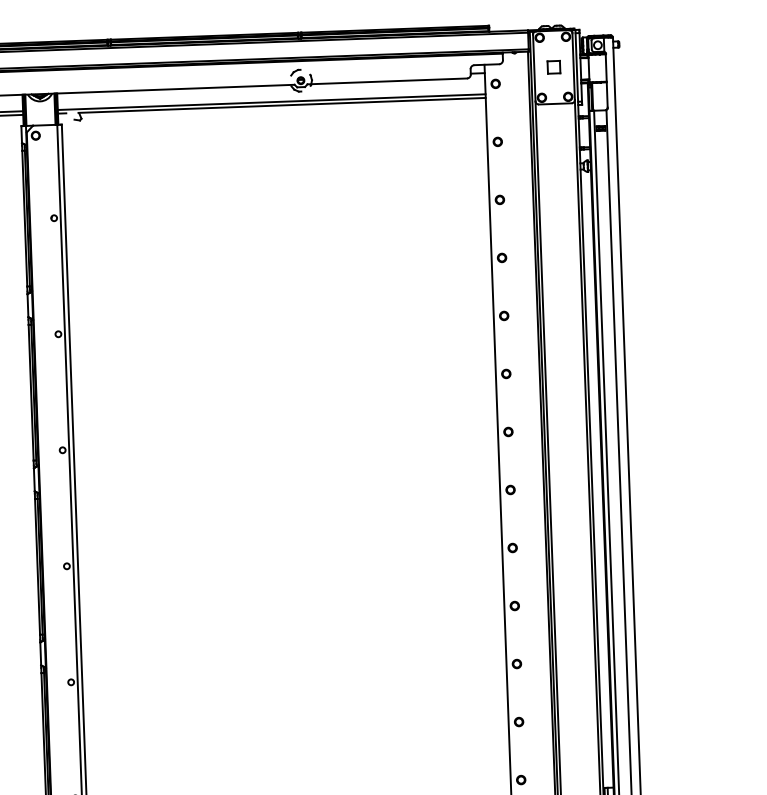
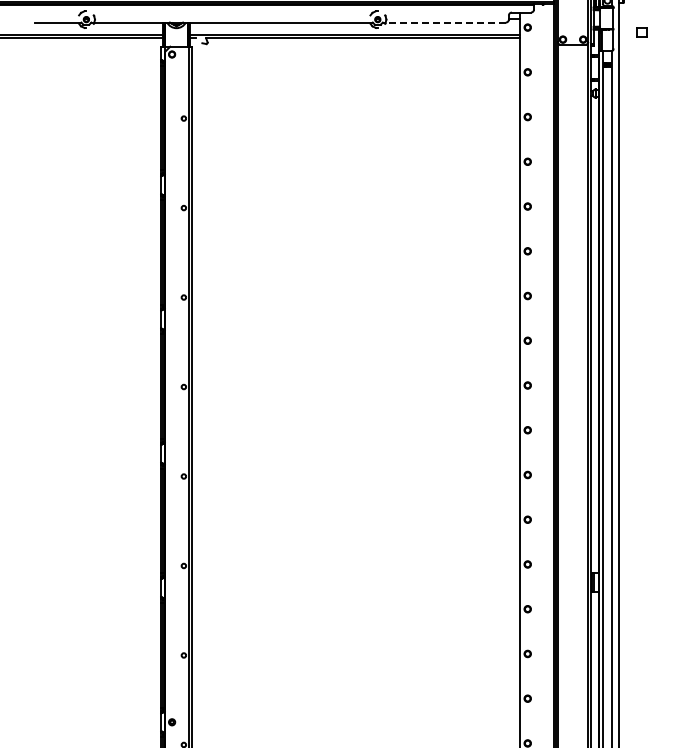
part: (553, 67) -> (641, 32), moved
line: (387, 81) -> (444, 22), solid -> dashed

